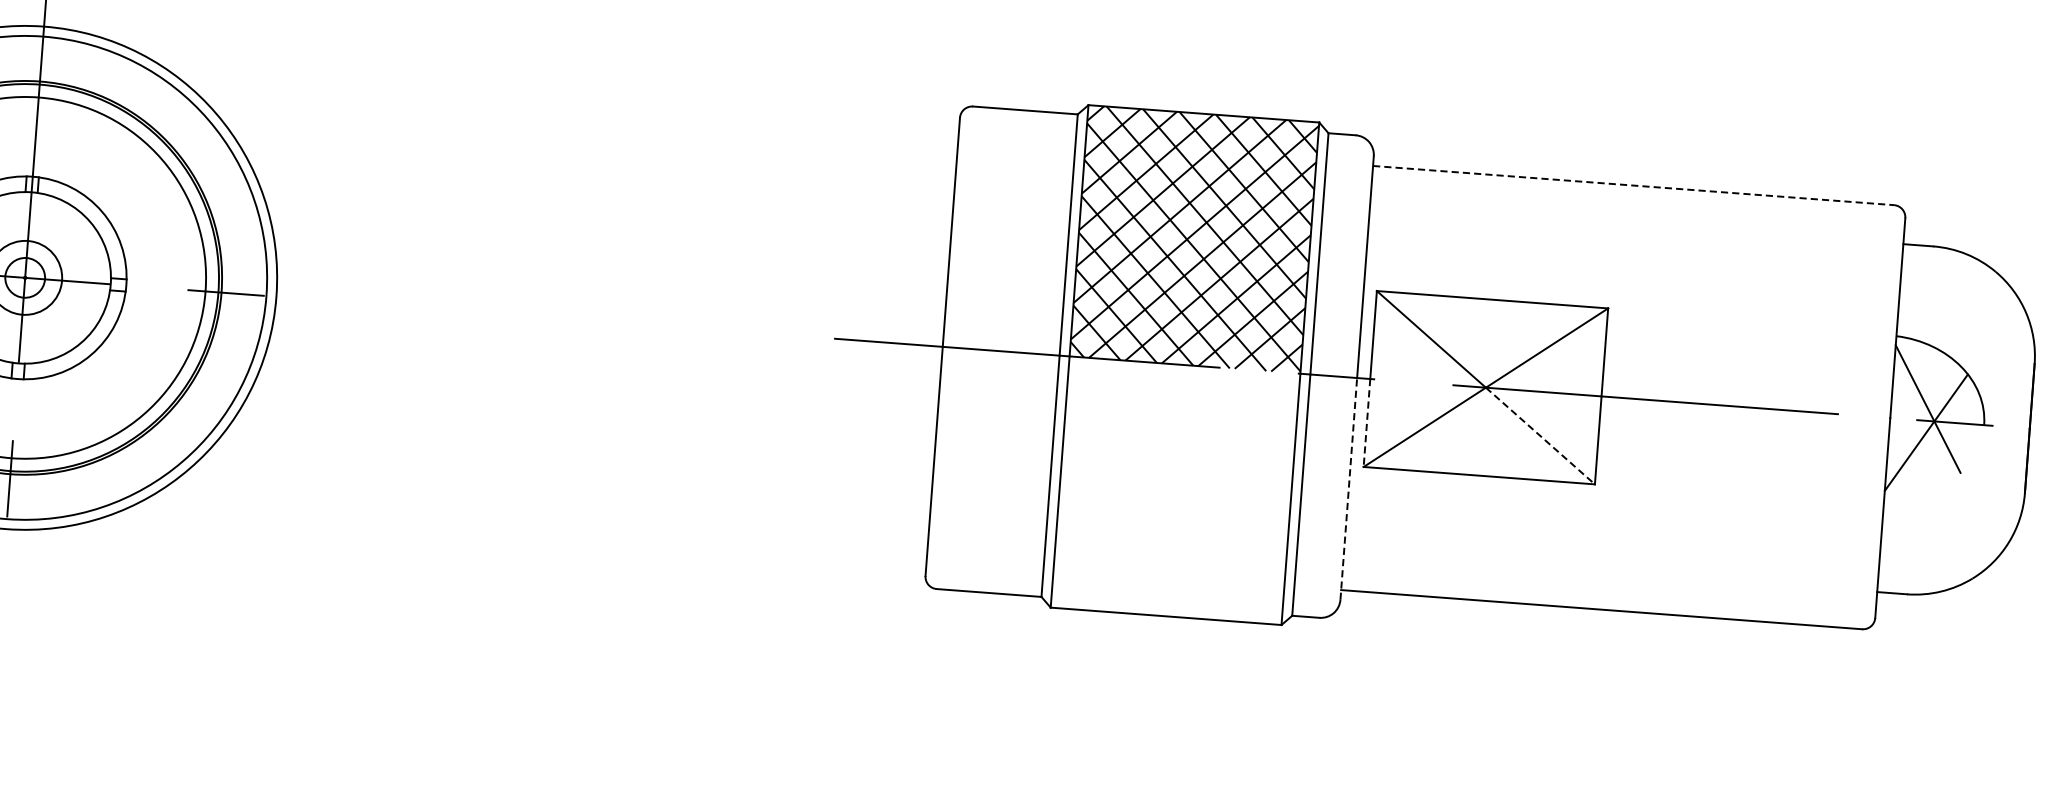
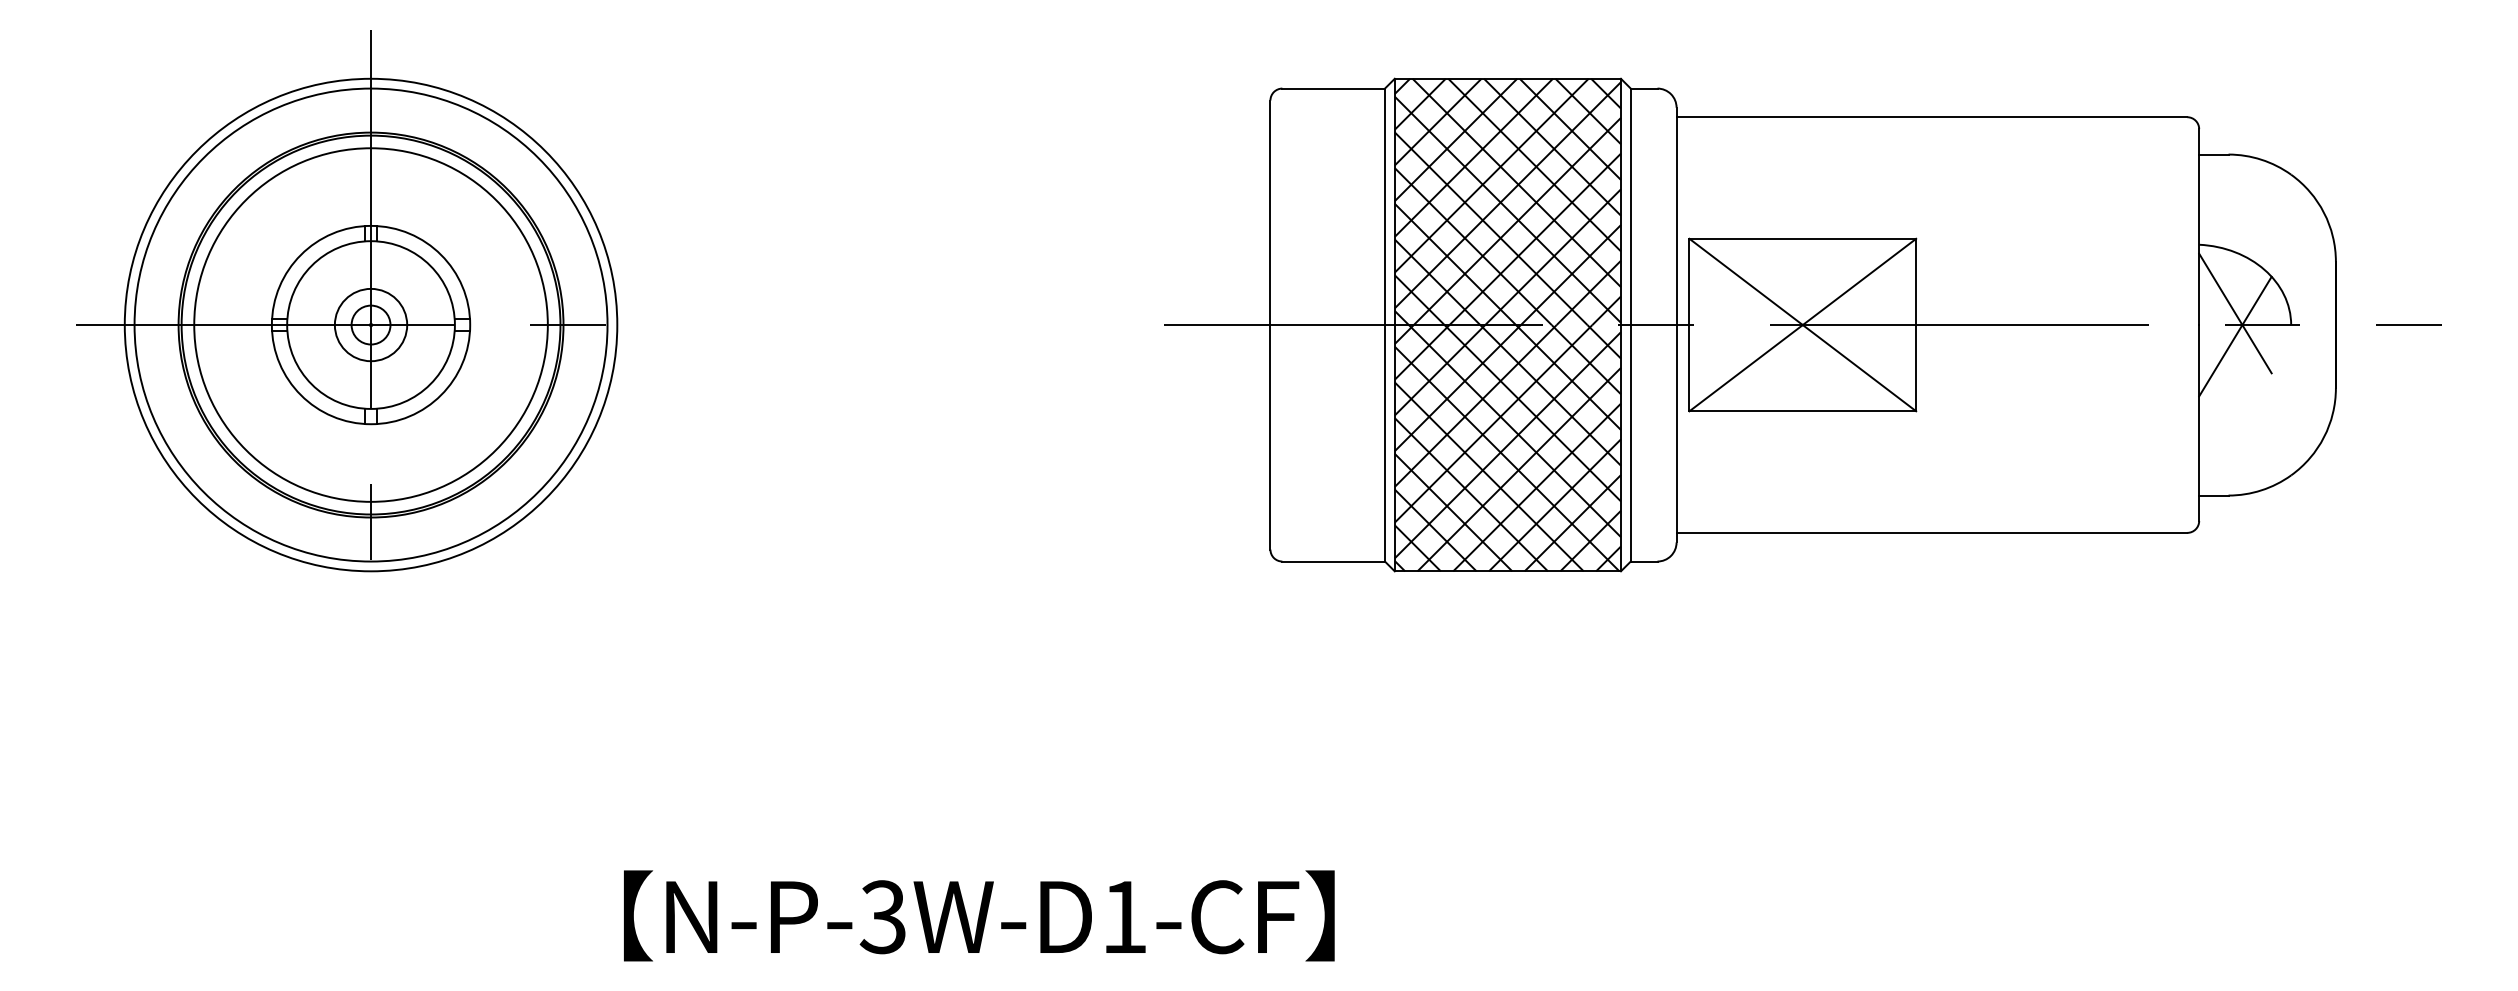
line: (1634, 185) -> (1932, 117), dashed -> solid
line: (1366, 423) -> (1689, 368), dashed -> solid
line: (1540, 436) -> (1859, 368), dashed -> solid
line: (1348, 488) -> (1676, 433), dashed -> solid
hatch: (1175, 490) -> (1507, 448), added

